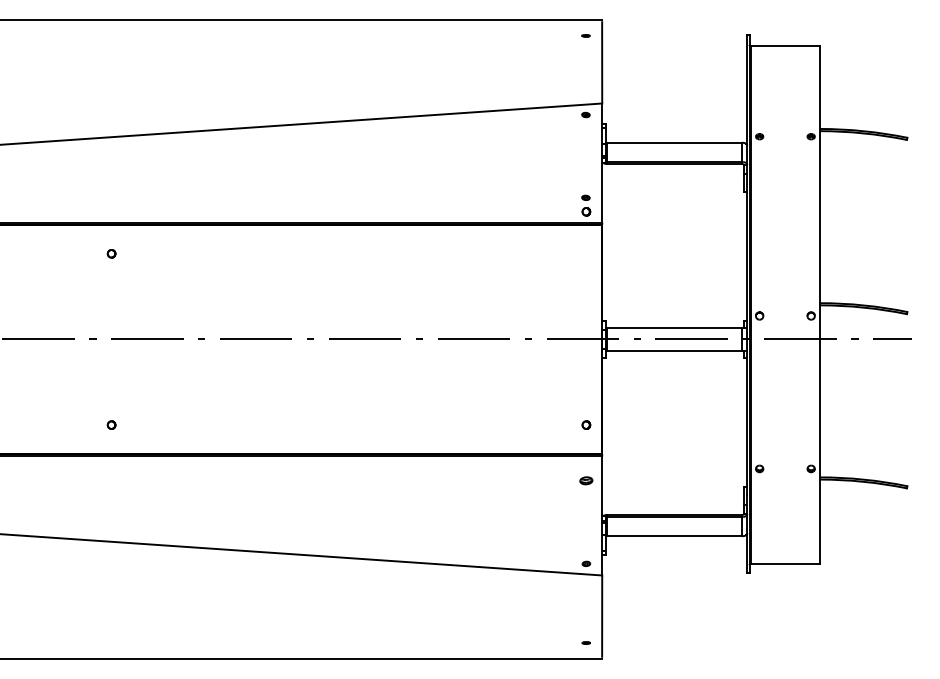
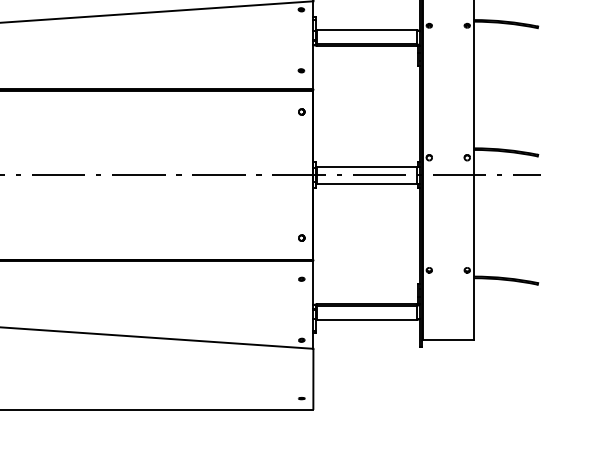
part: (586, 211) -> (301, 111), moved
part: (586, 481) -> (301, 279), size x0.62

